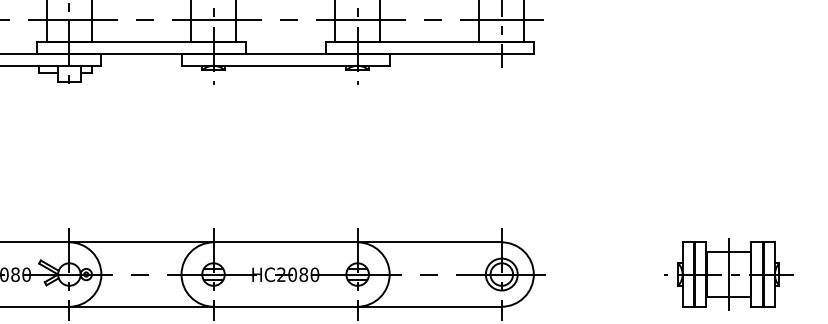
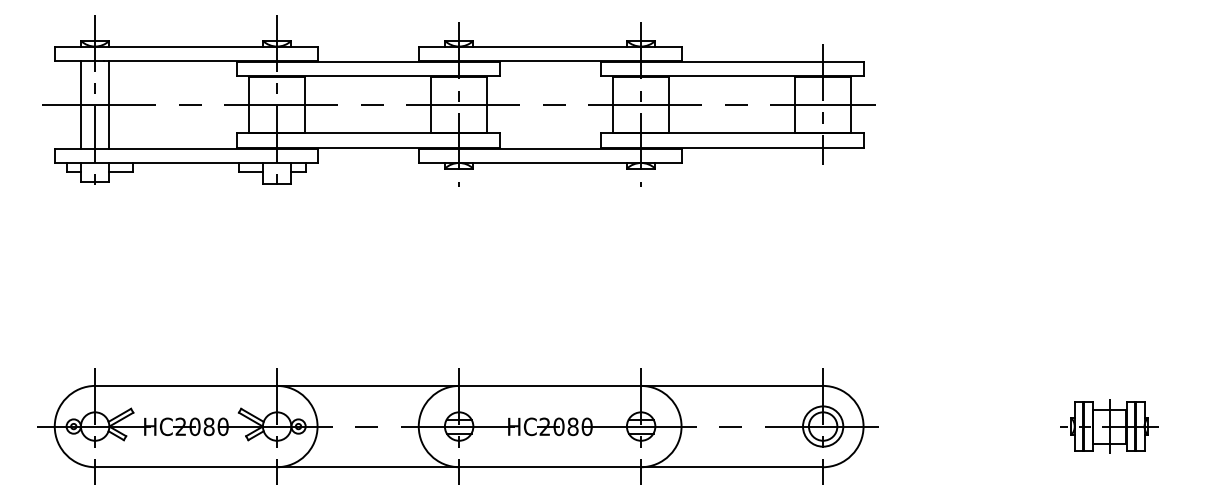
part: (728, 274) -> (1109, 426), size x0.6

